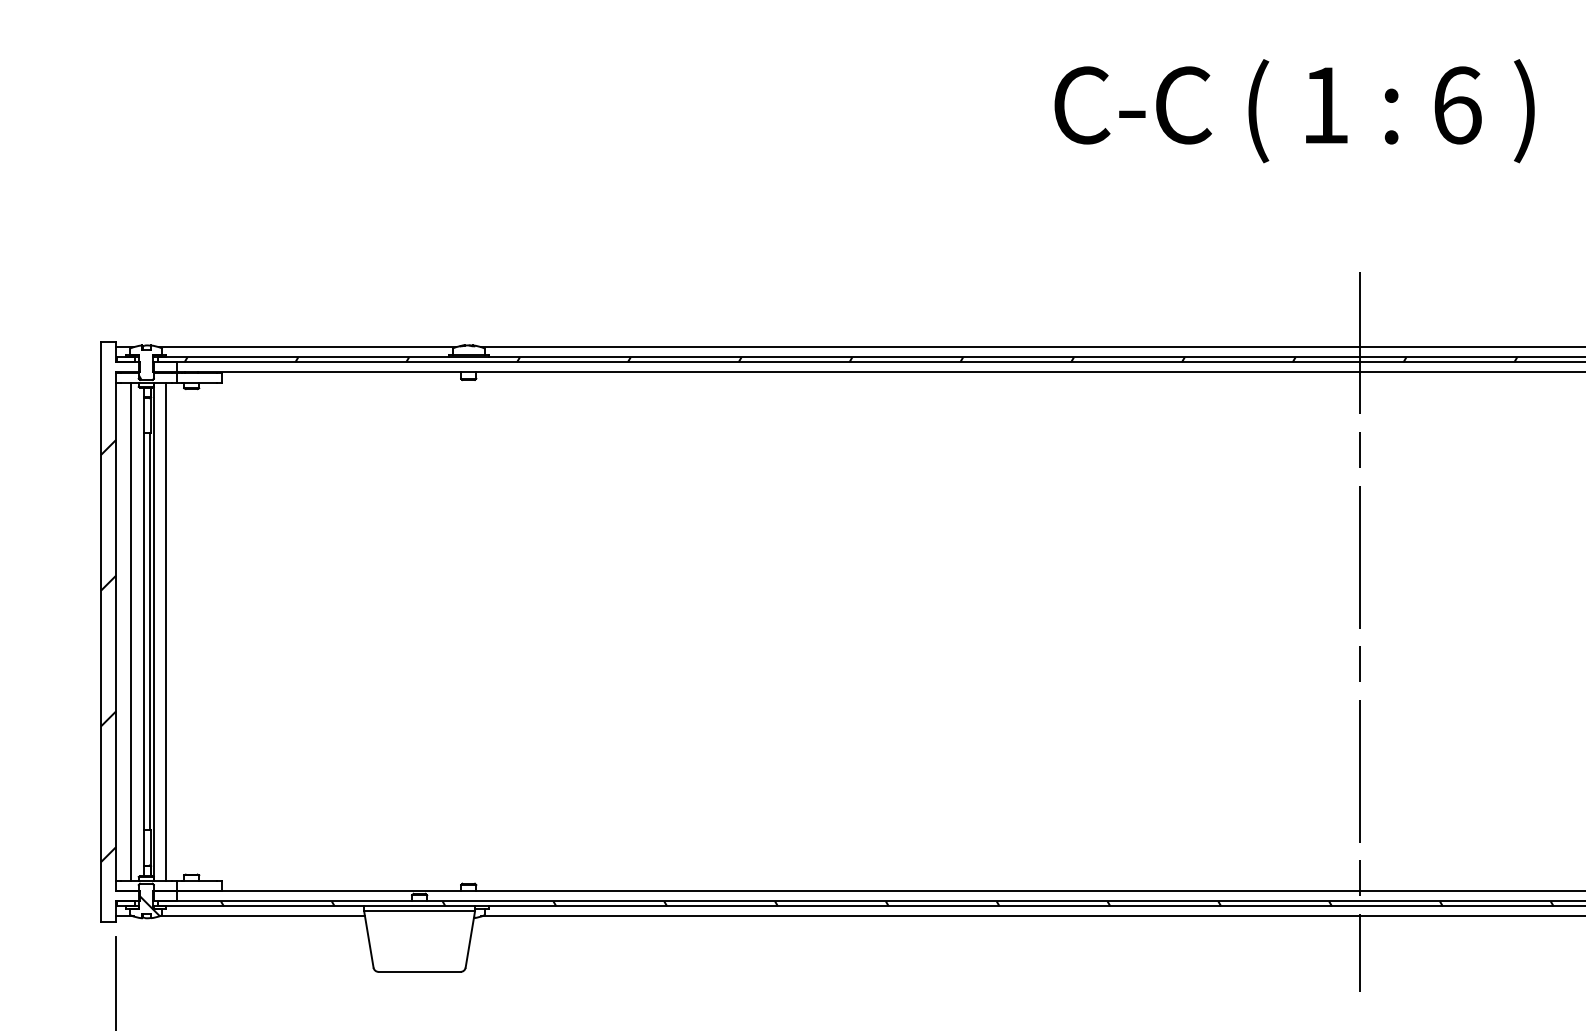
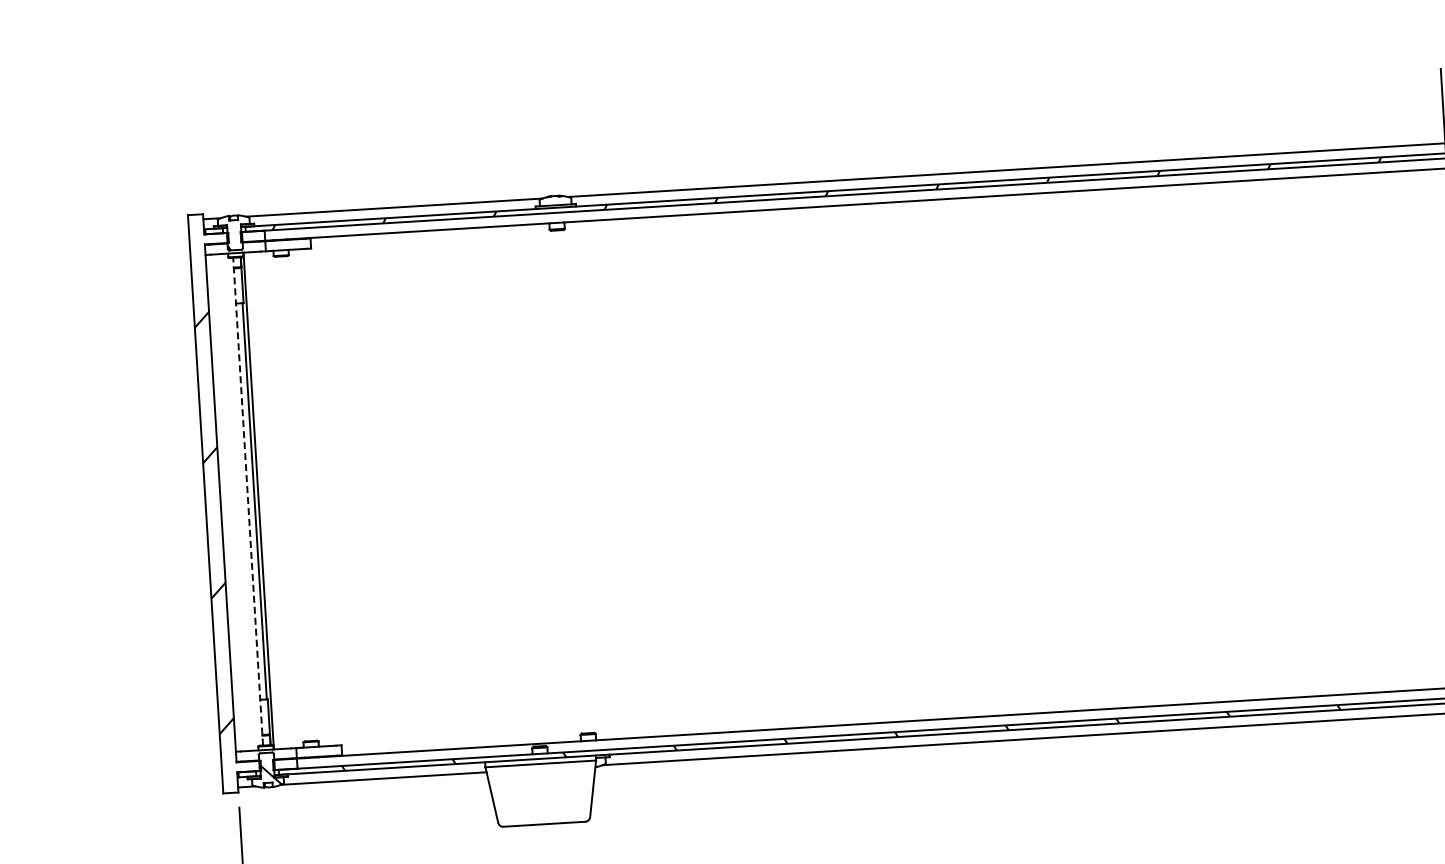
line: (131, 631) -> (236, 502), removed
line: (143, 631) -> (248, 501), solid -> dashed
line: (166, 631) -> (271, 499), removed

